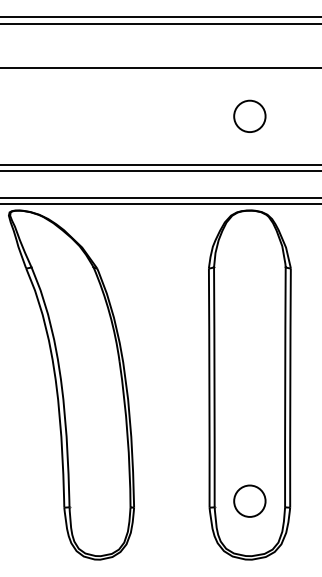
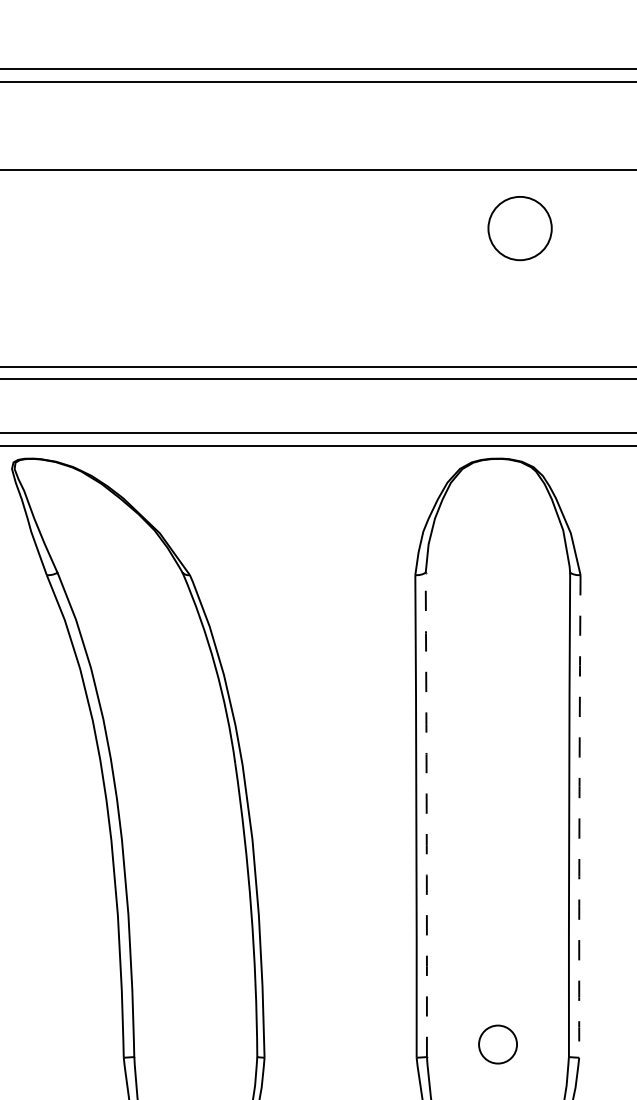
circle: (249, 115) -> (519, 226), moved
arc: (214, 387) -> (426, 815), solid -> dashed
arc: (290, 387) -> (579, 815), solid -> dashed
circle: (249, 500) -> (497, 1043), size x0.6

